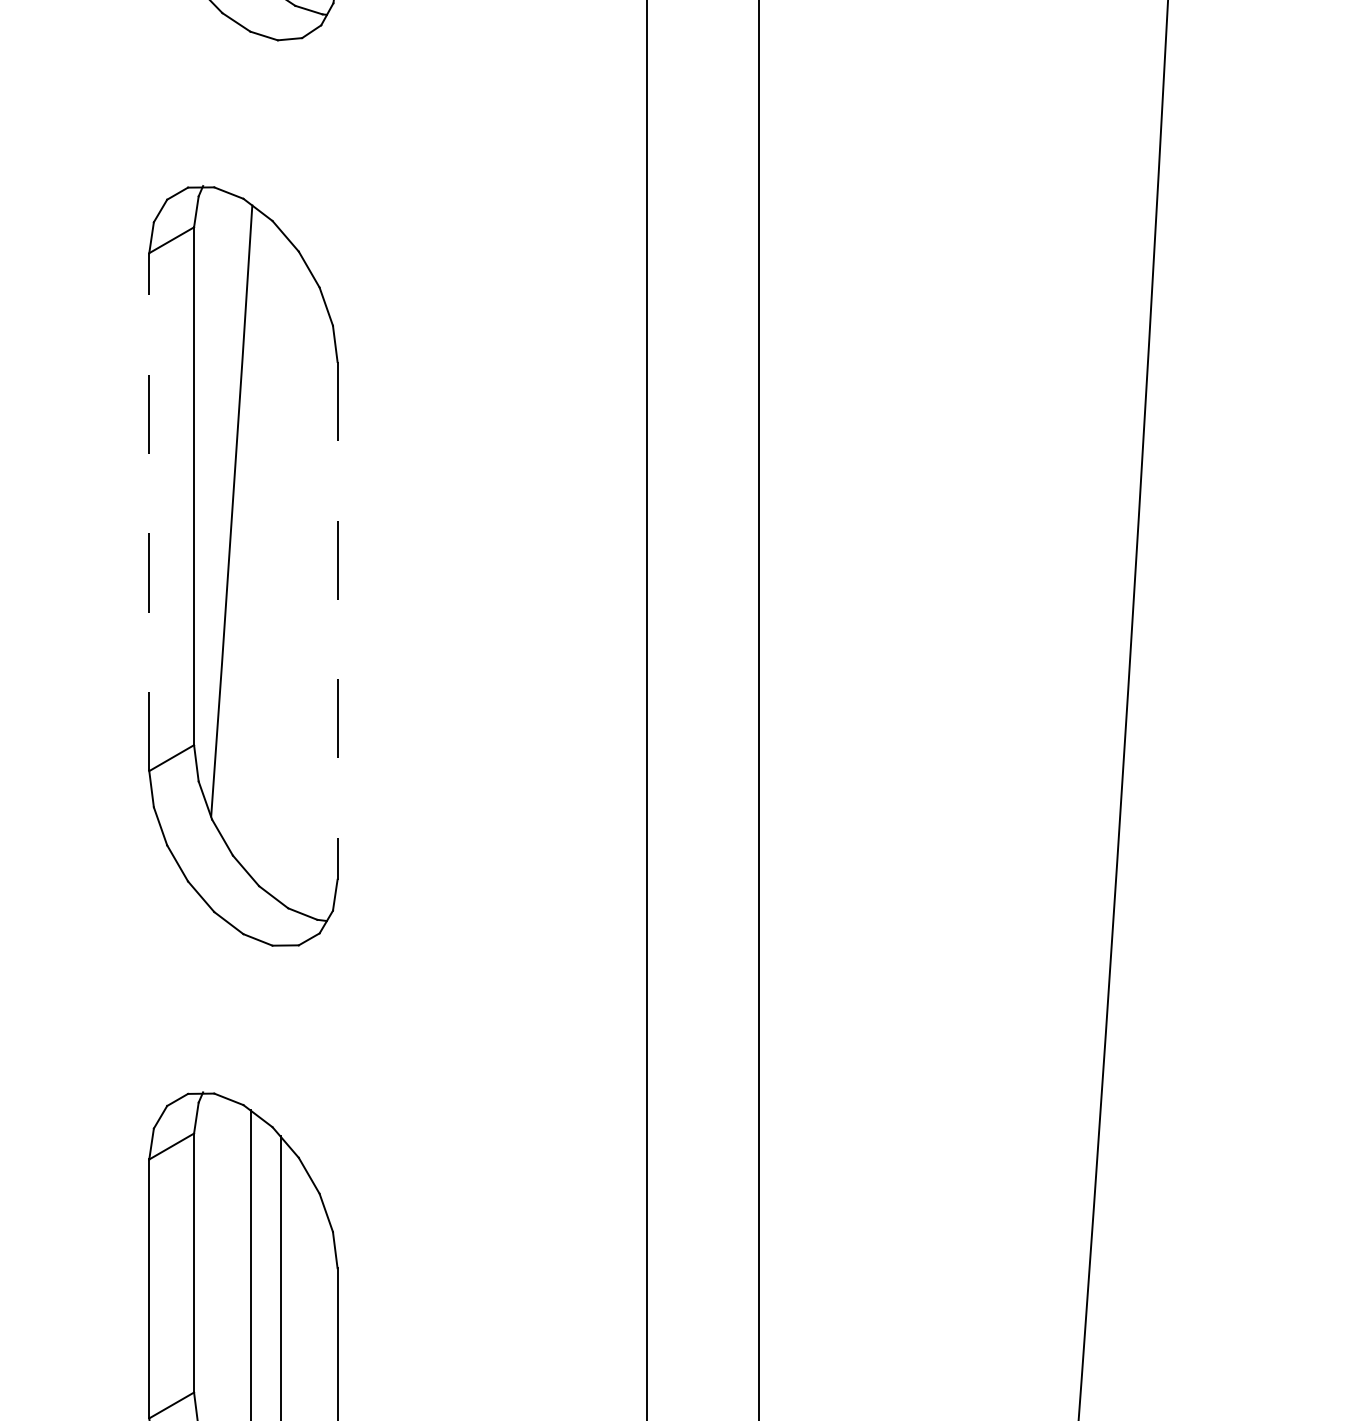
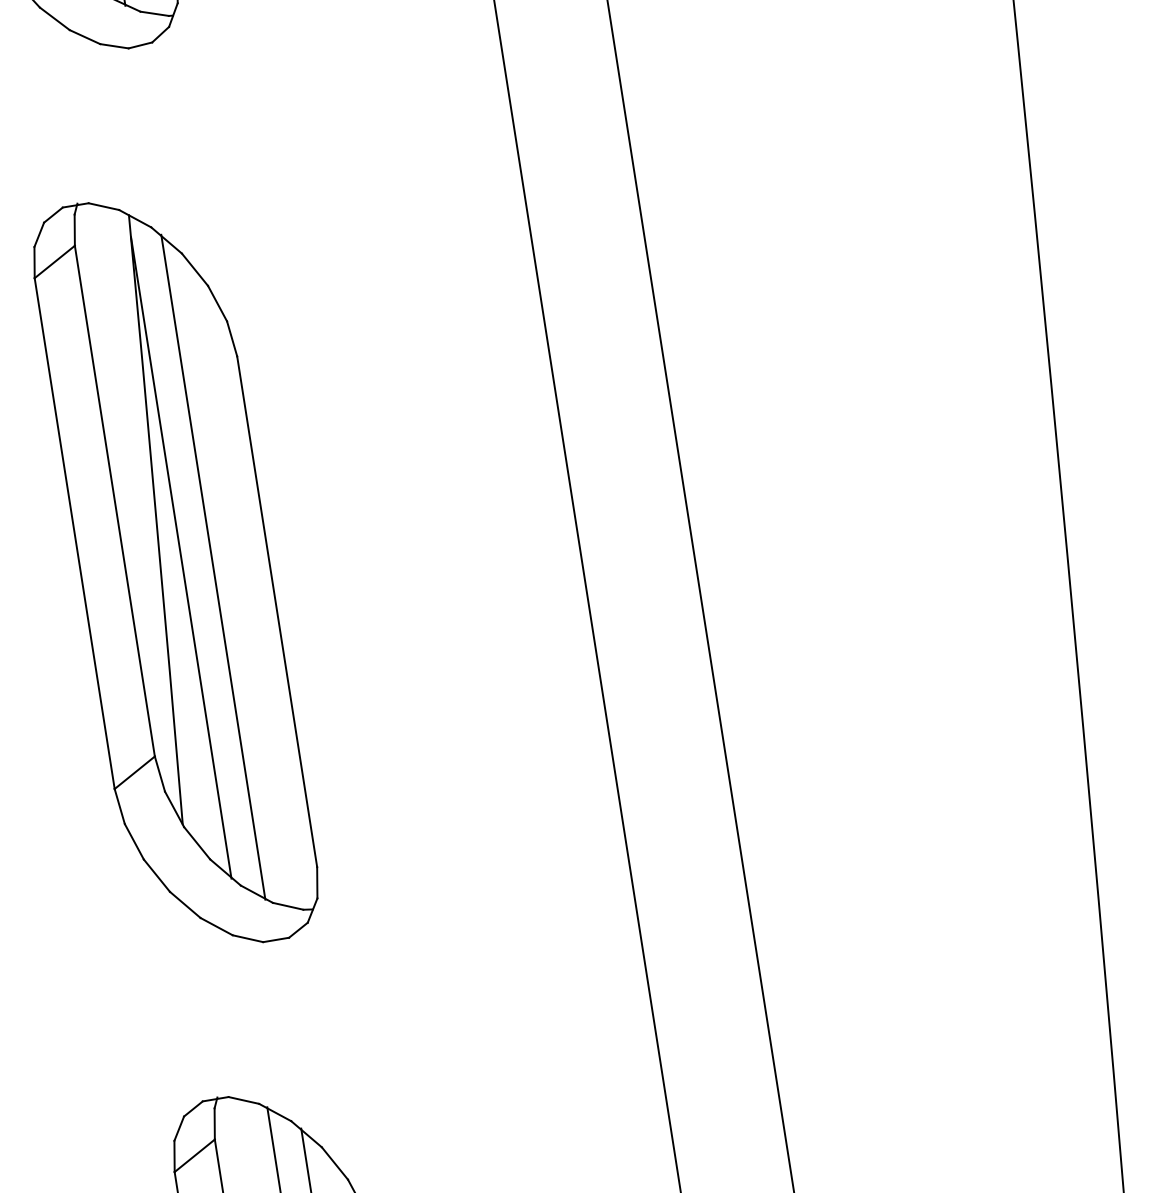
line: (149, 512) -> (74, 533), dashed -> solid
line: (251, 552) -> (181, 557), added
line: (281, 566) -> (213, 566), added
line: (337, 620) -> (277, 611), dashed -> solid

